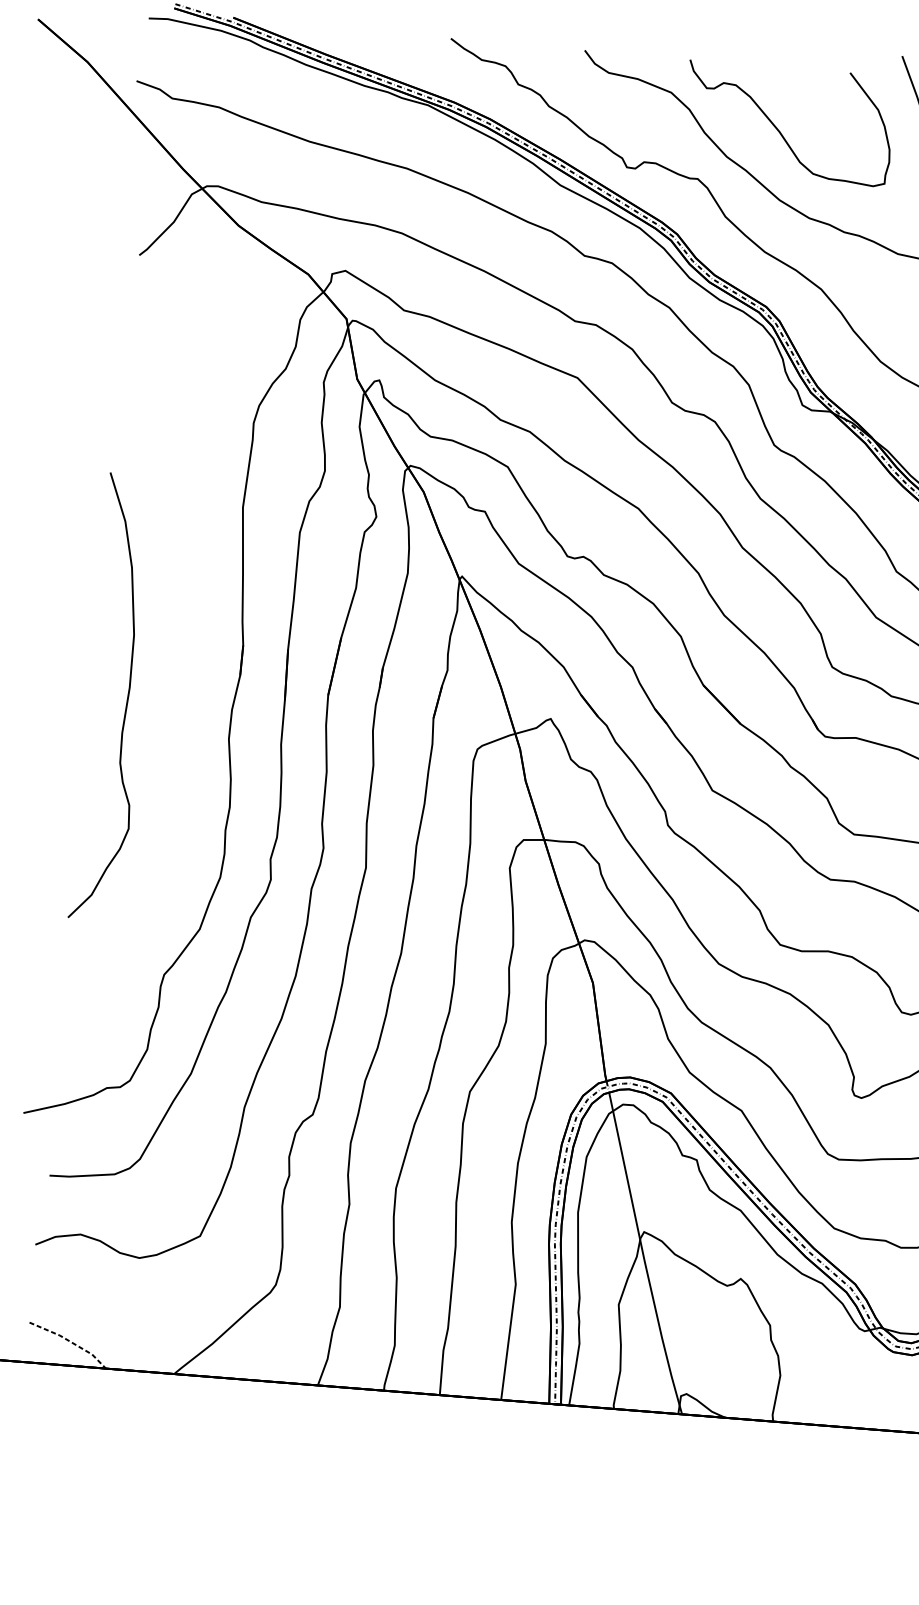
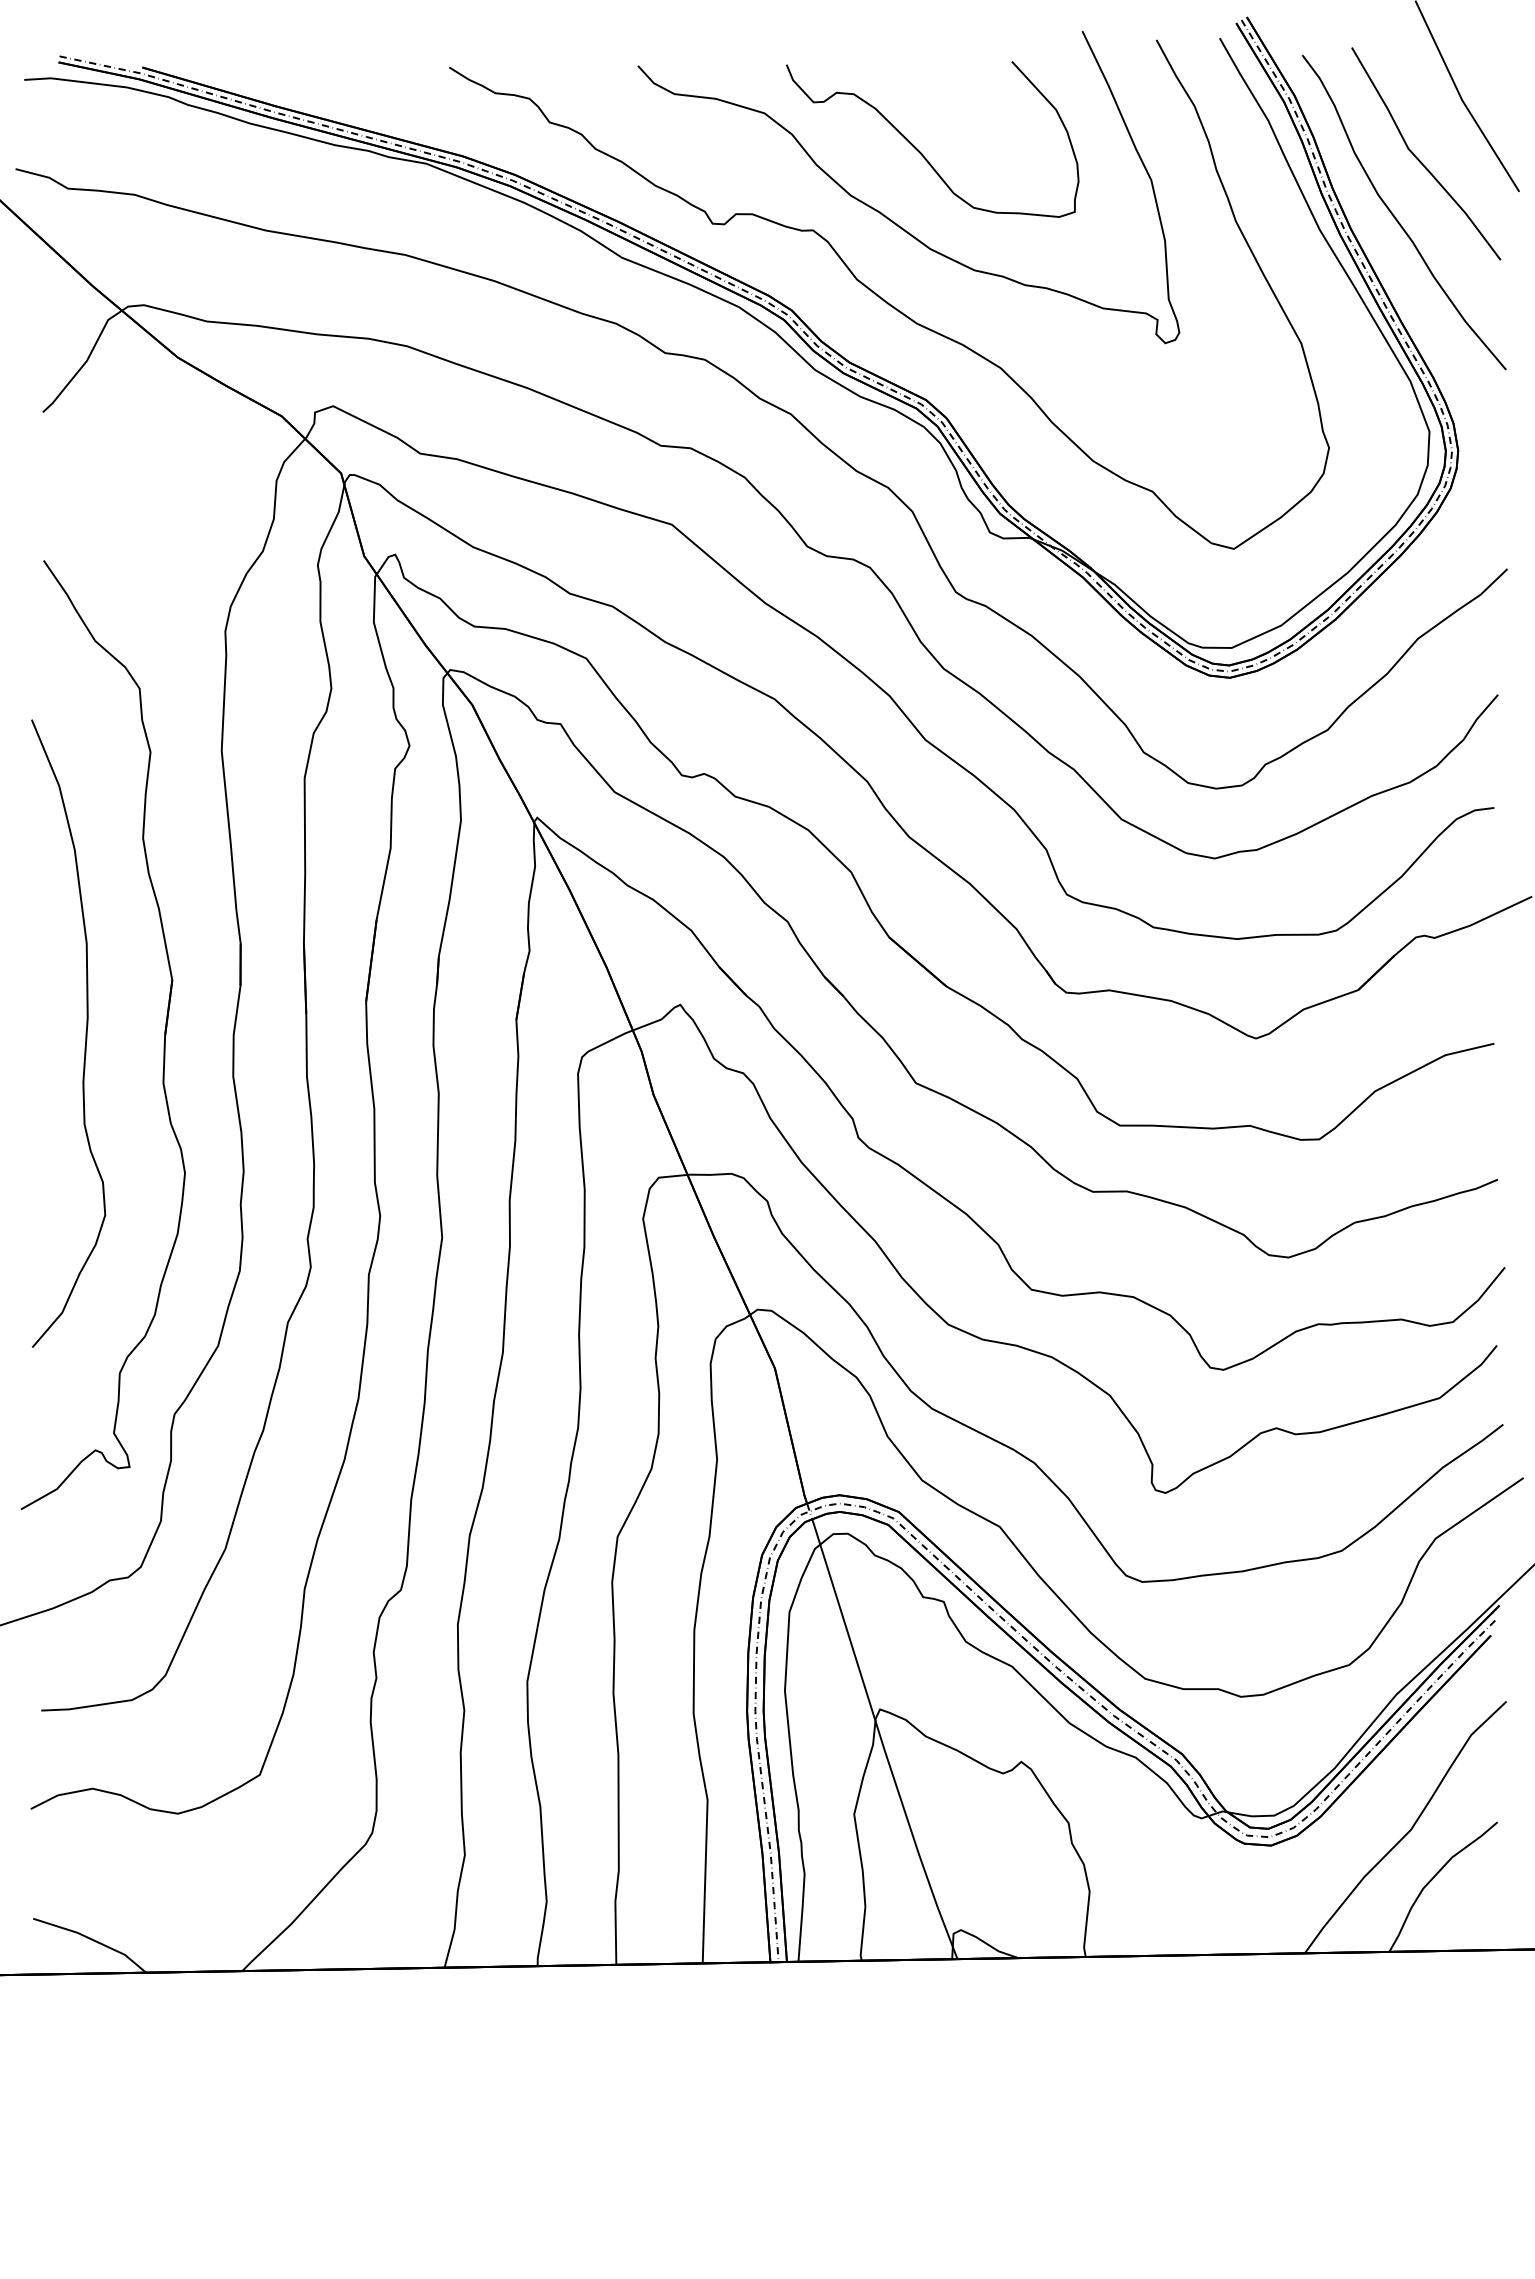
part: (181, 711) -> (163, 1044), added
line: (70, 1341) -> (92, 1939), dashed -> solid

